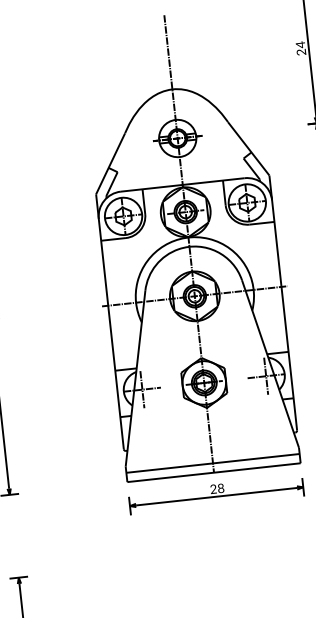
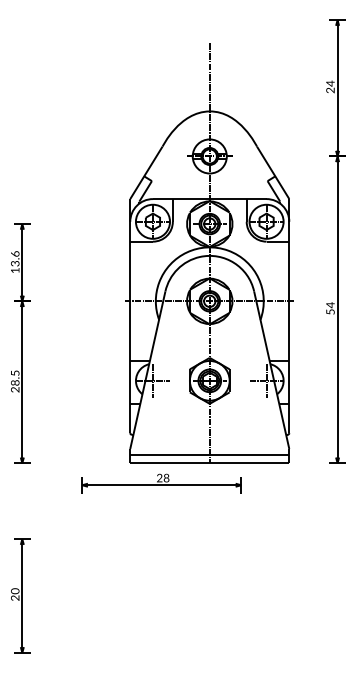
part: (216, 494) -> (161, 483), moved

